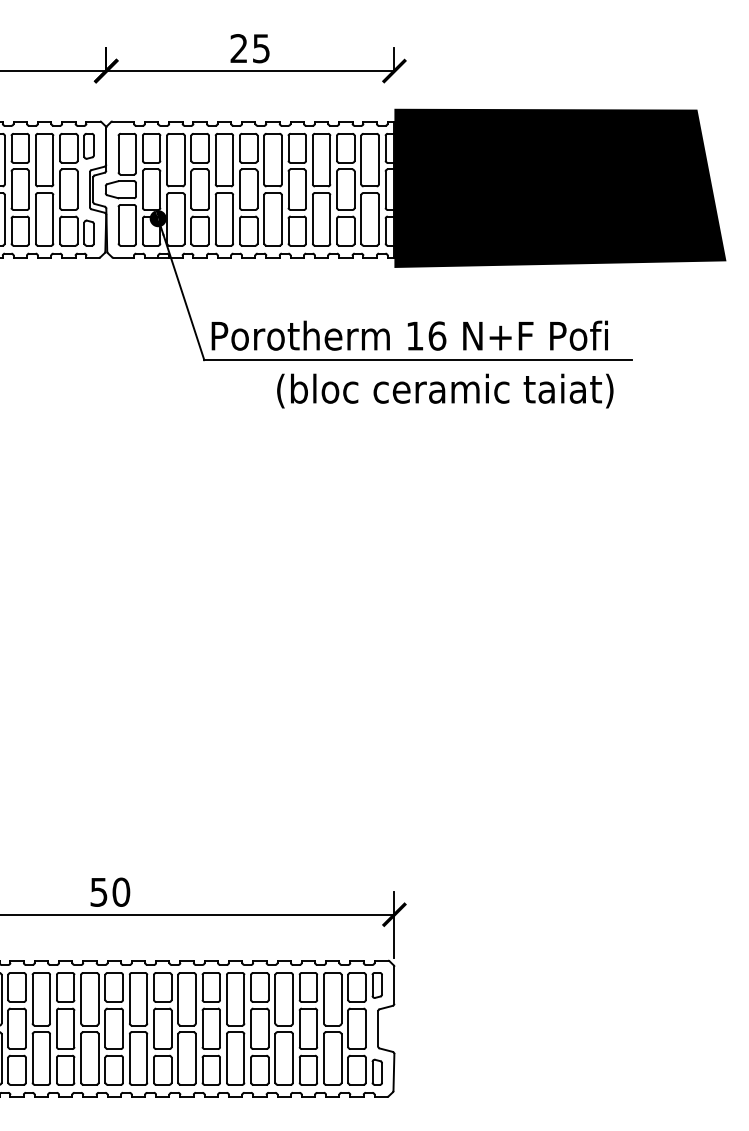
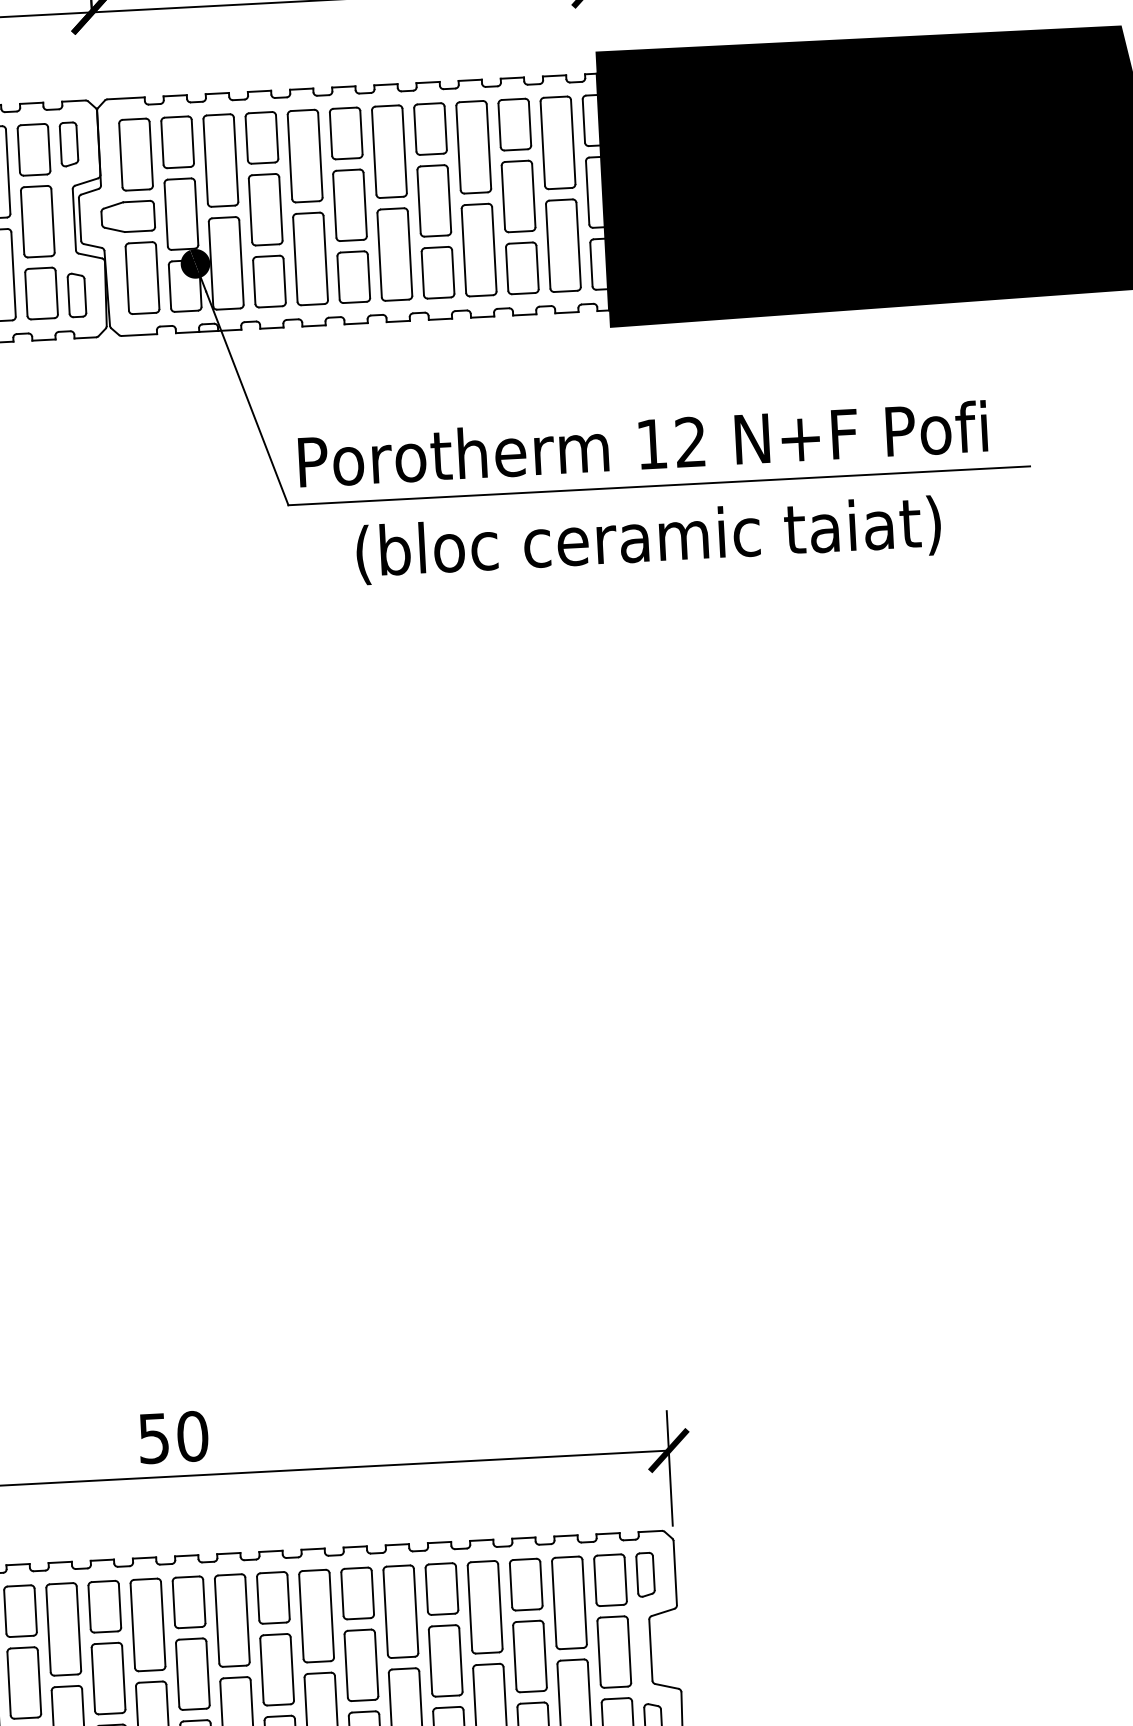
text: (437, 335) -> (690, 441), 16 -> 12
text: (445, 390) -> (649, 539), moved

